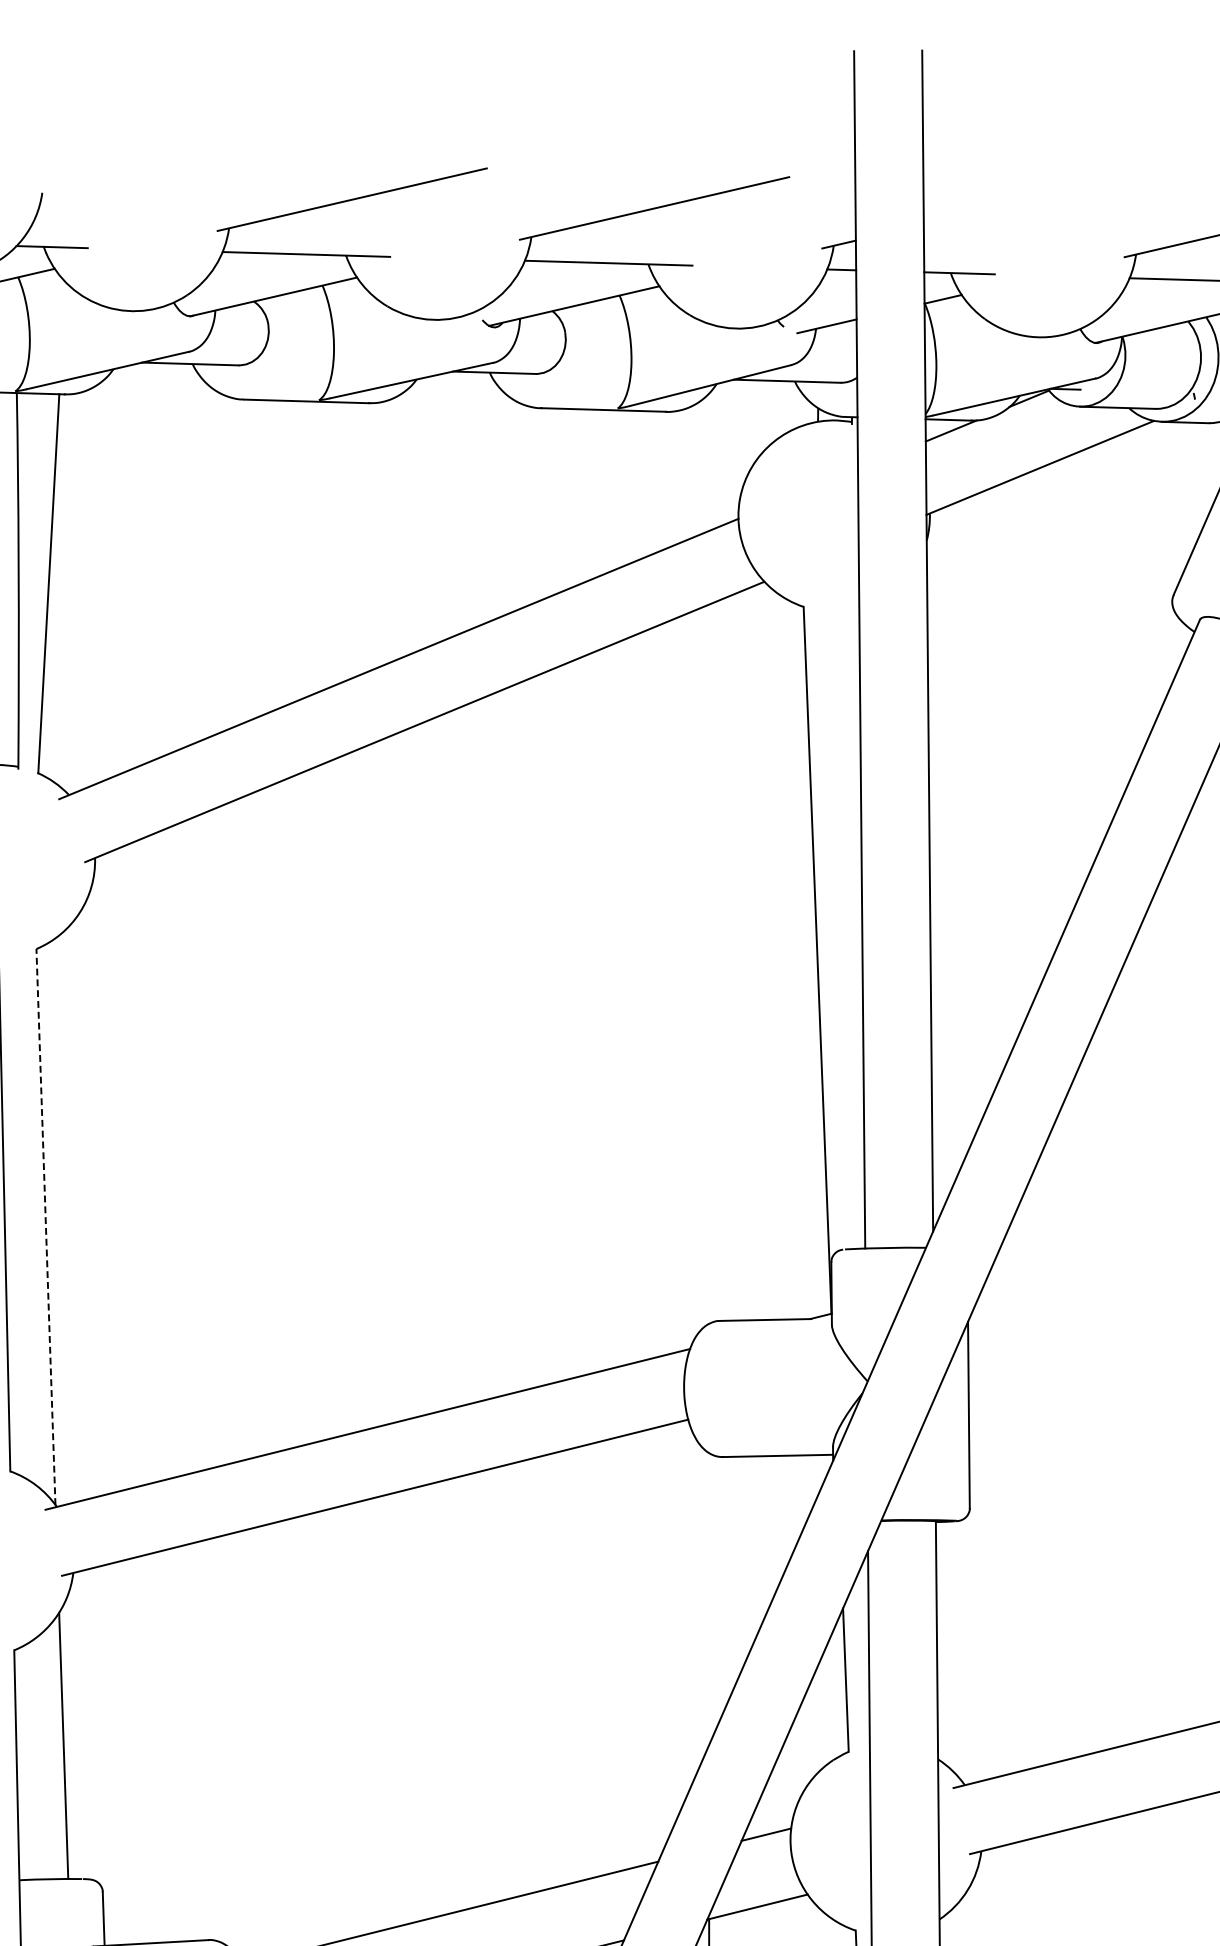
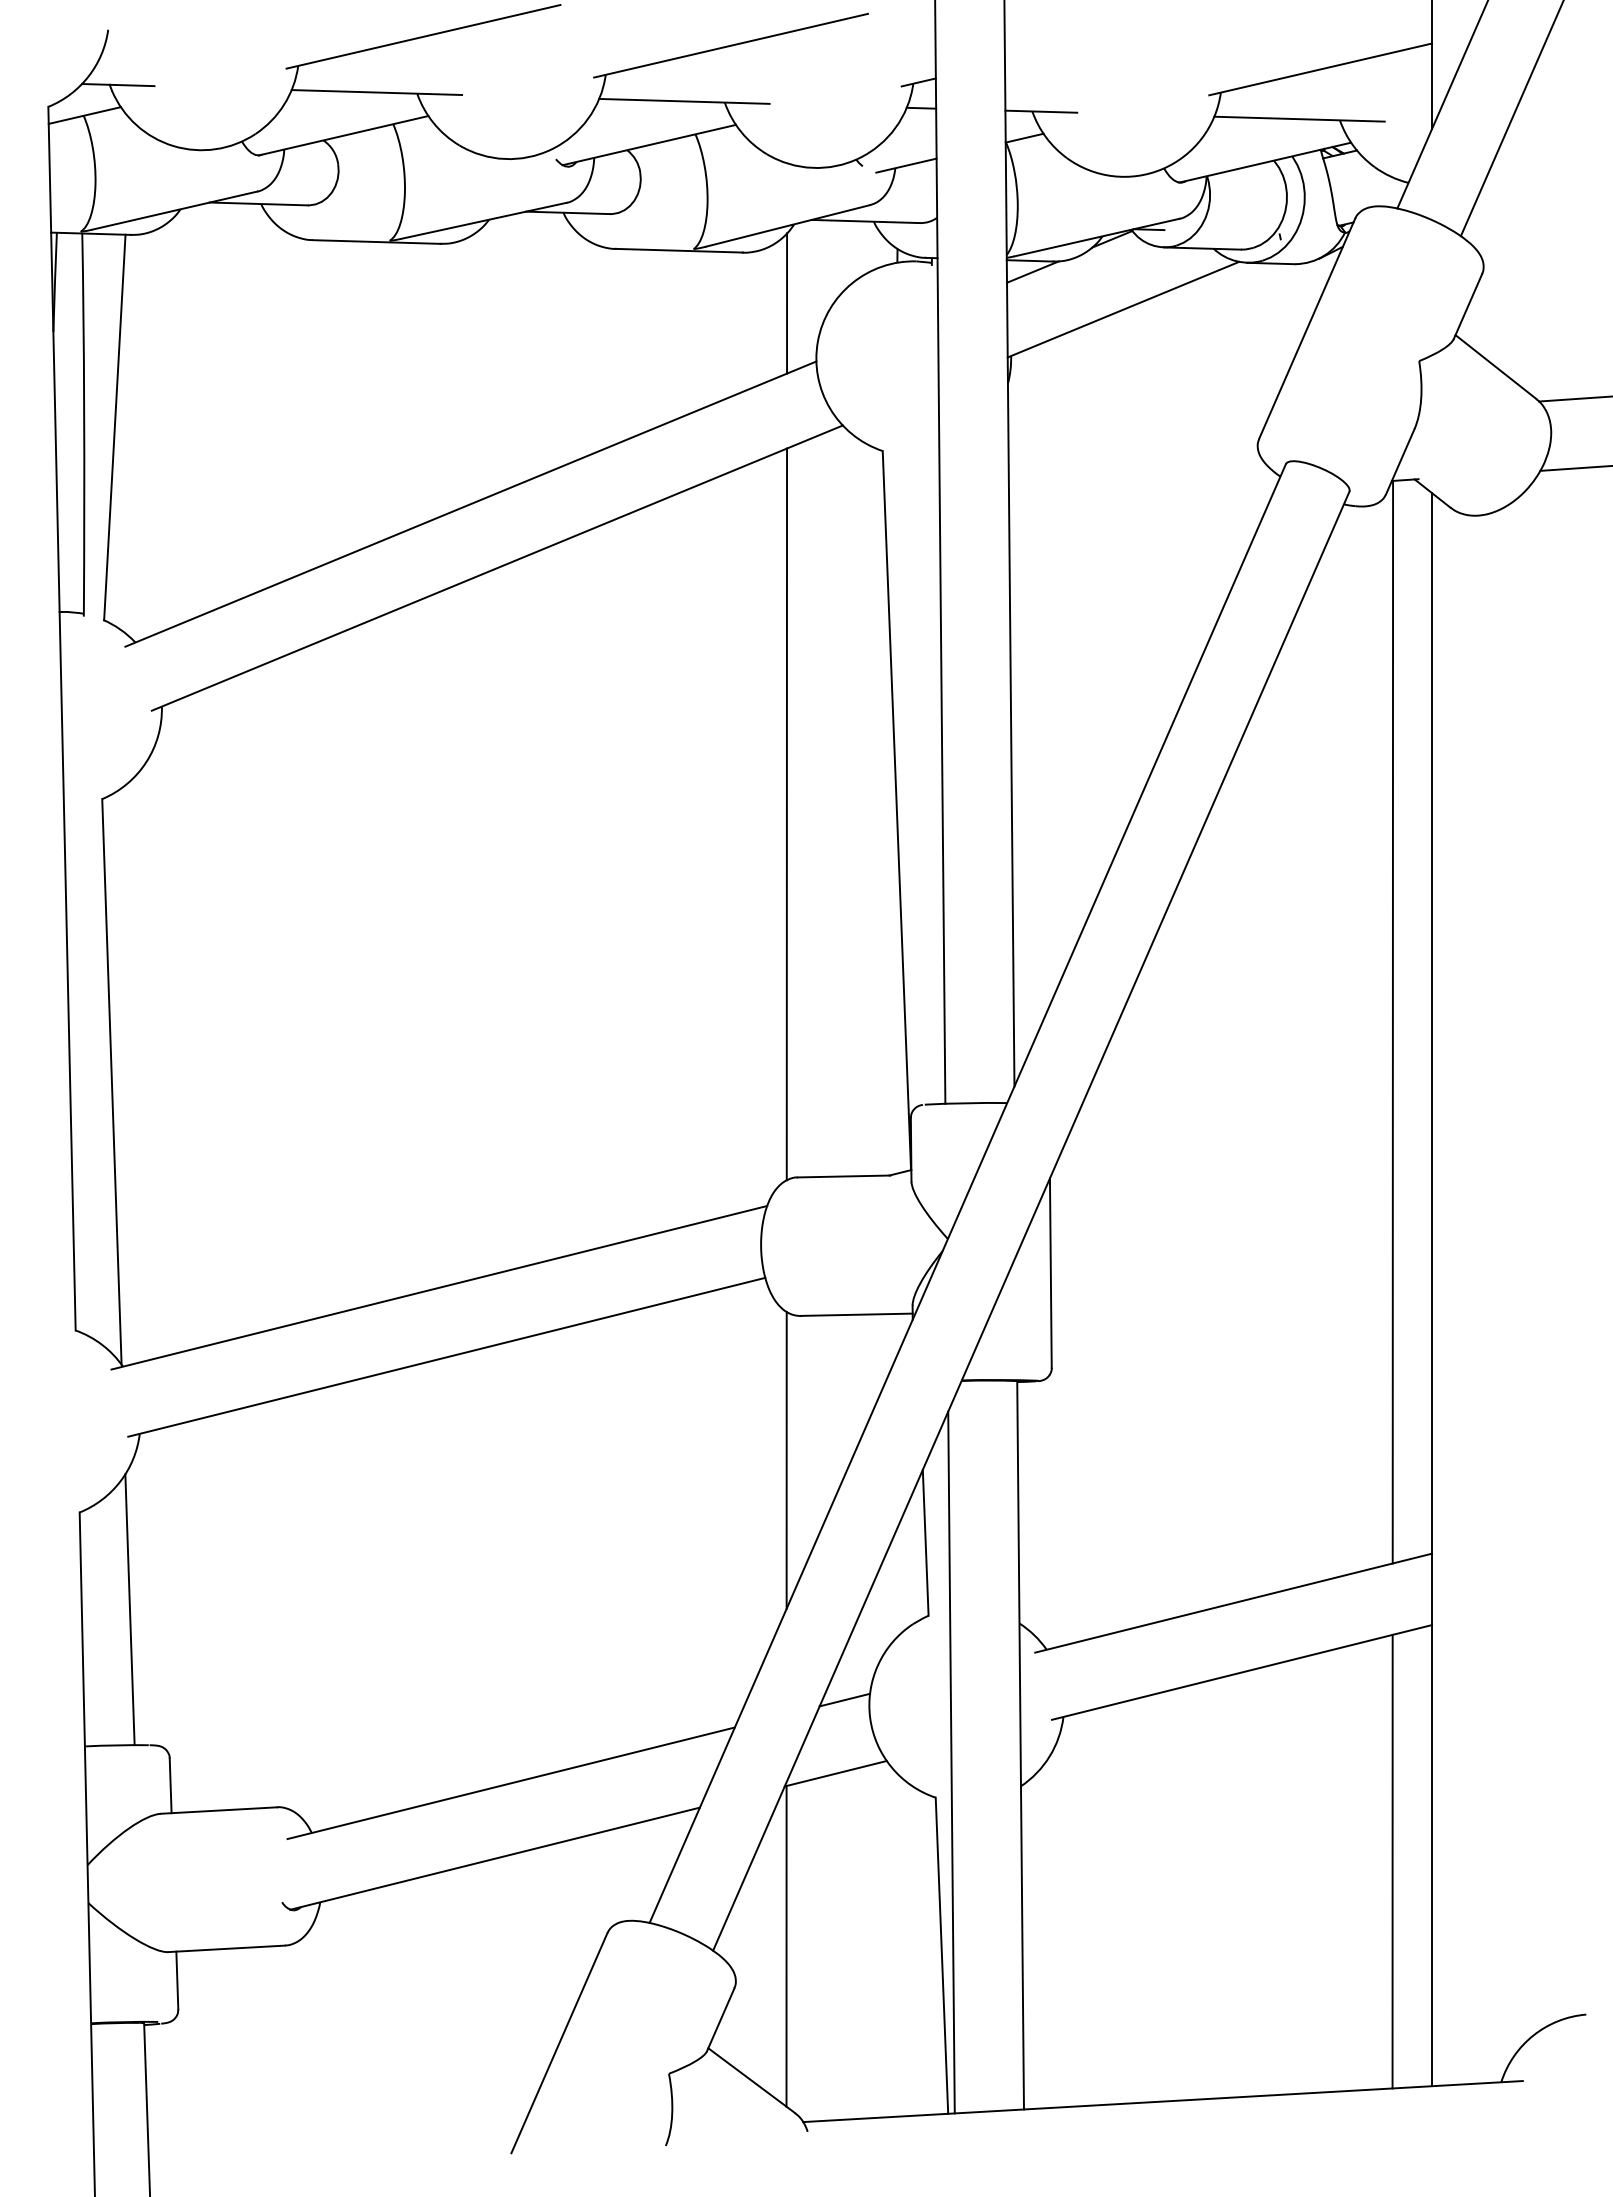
line: (710, 461) -> (787, 303), added
line: (709, 964) -> (786, 814), added
line: (45, 1226) -> (111, 1081), dashed -> solid
line: (709, 1599) -> (786, 1460), added

